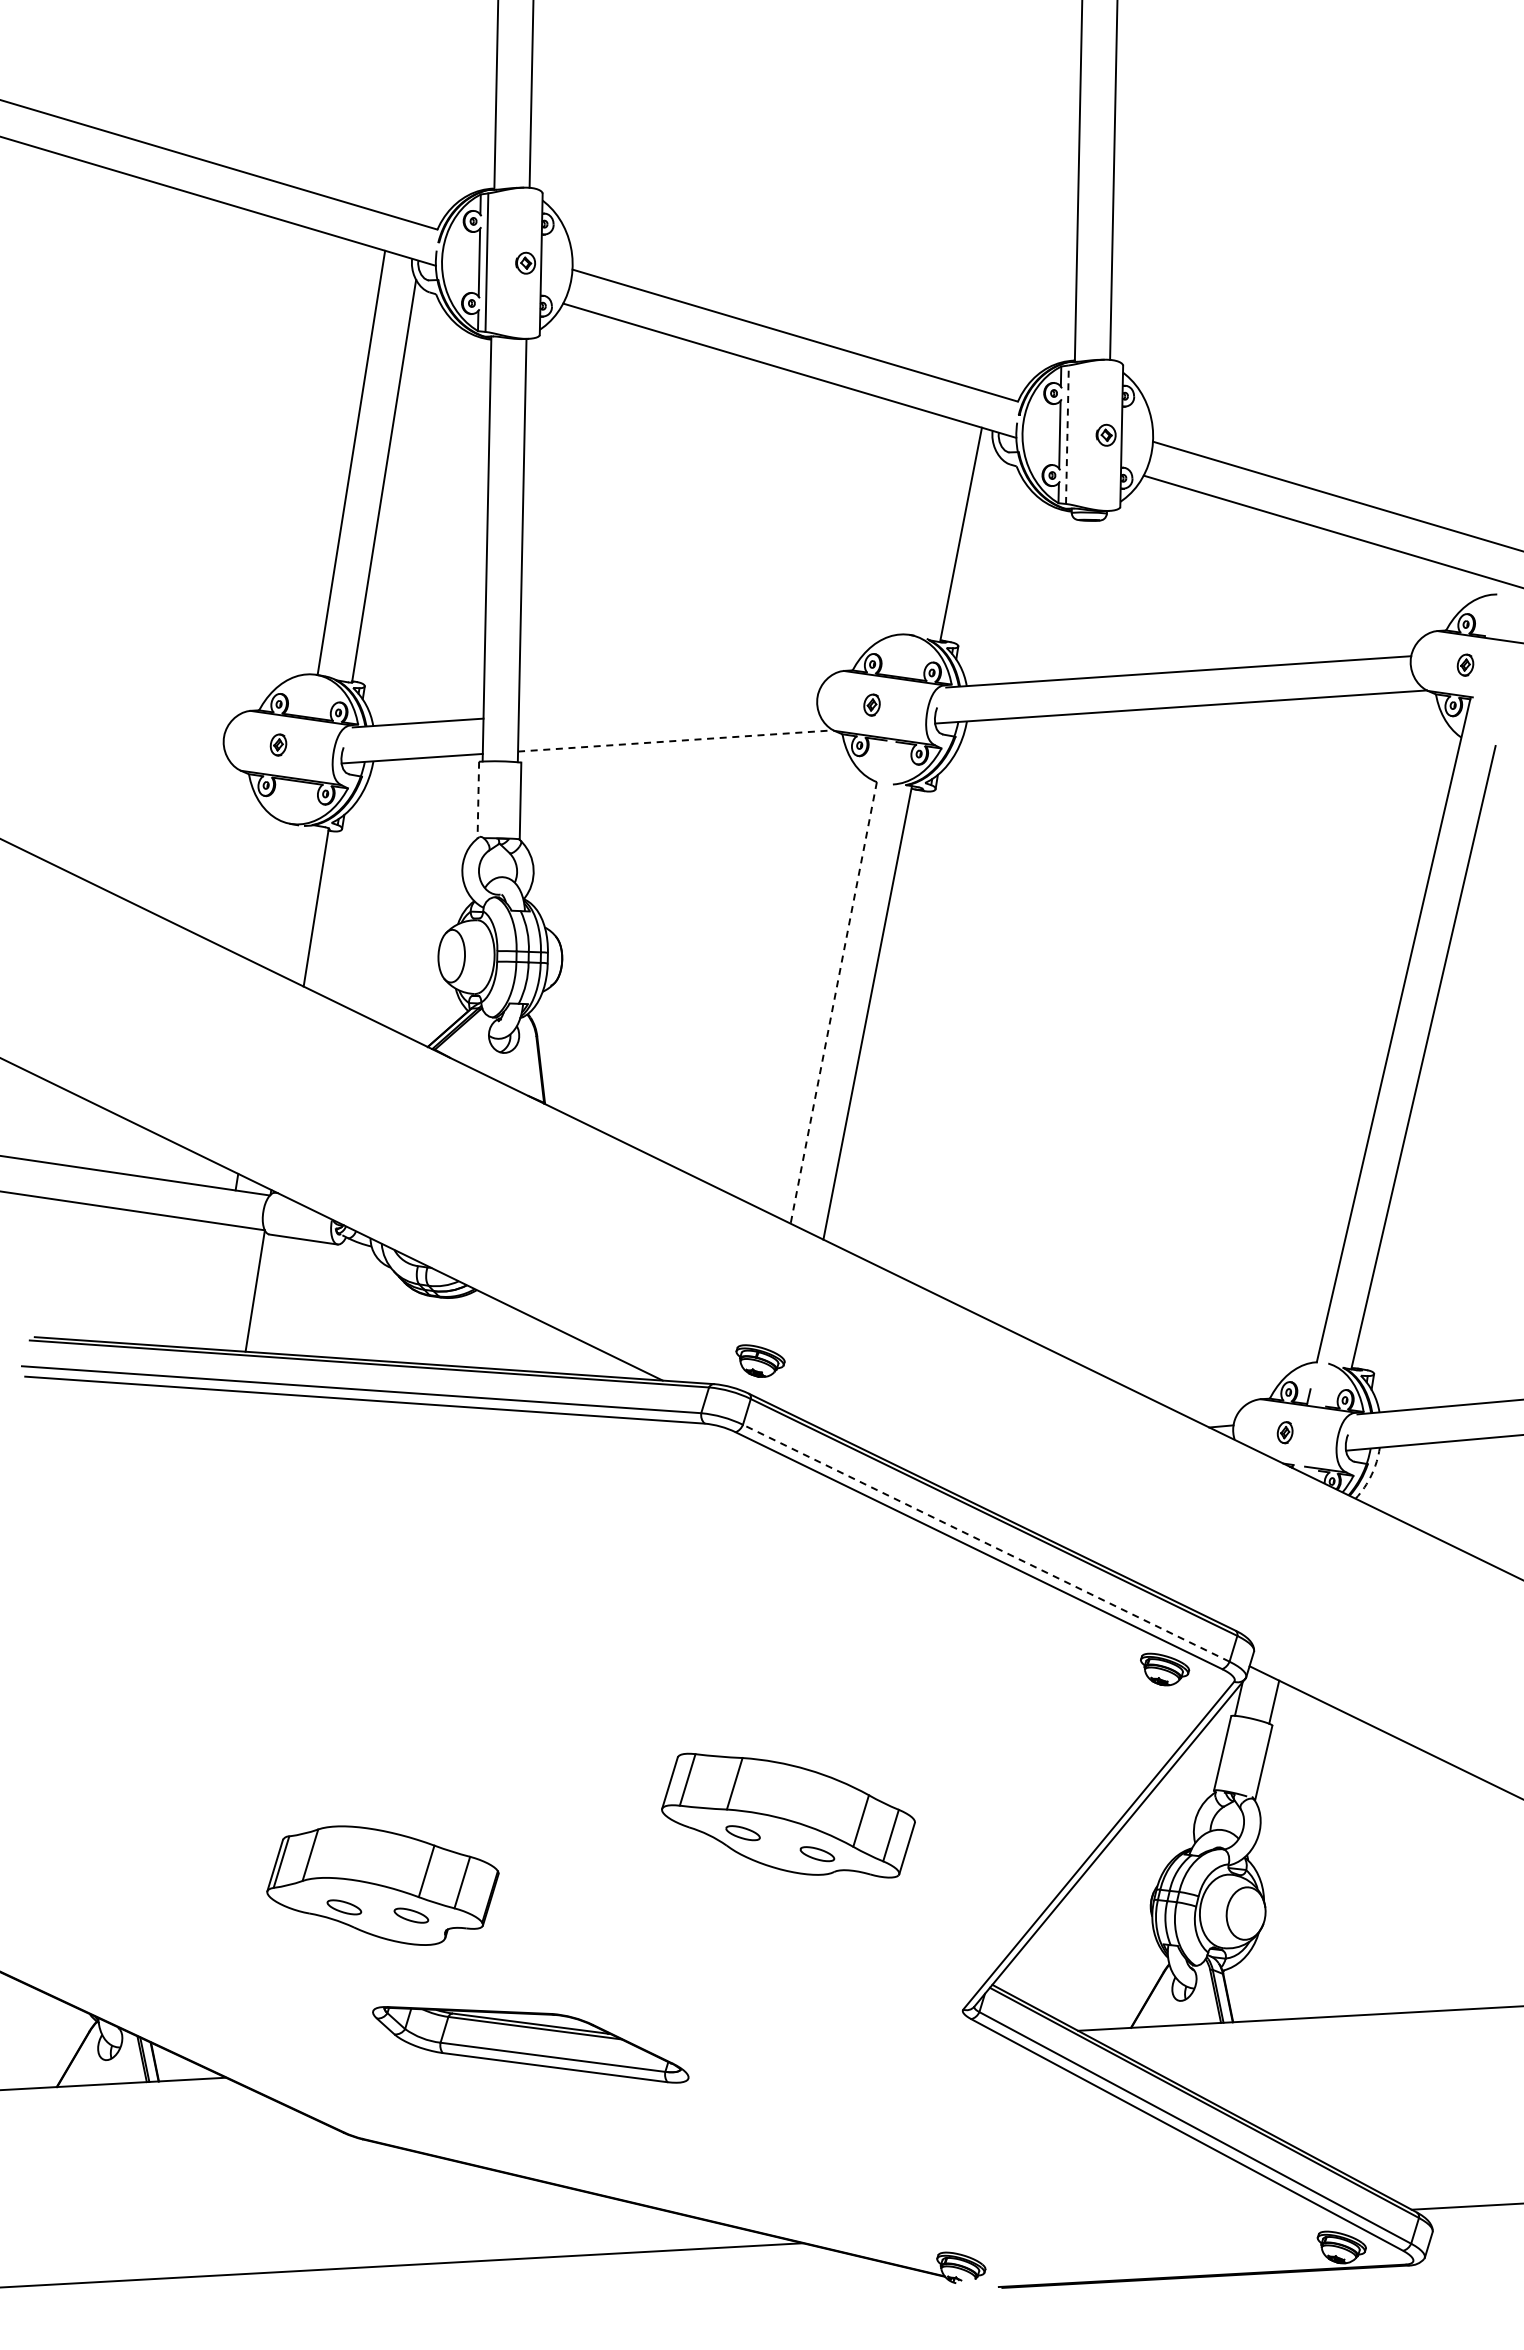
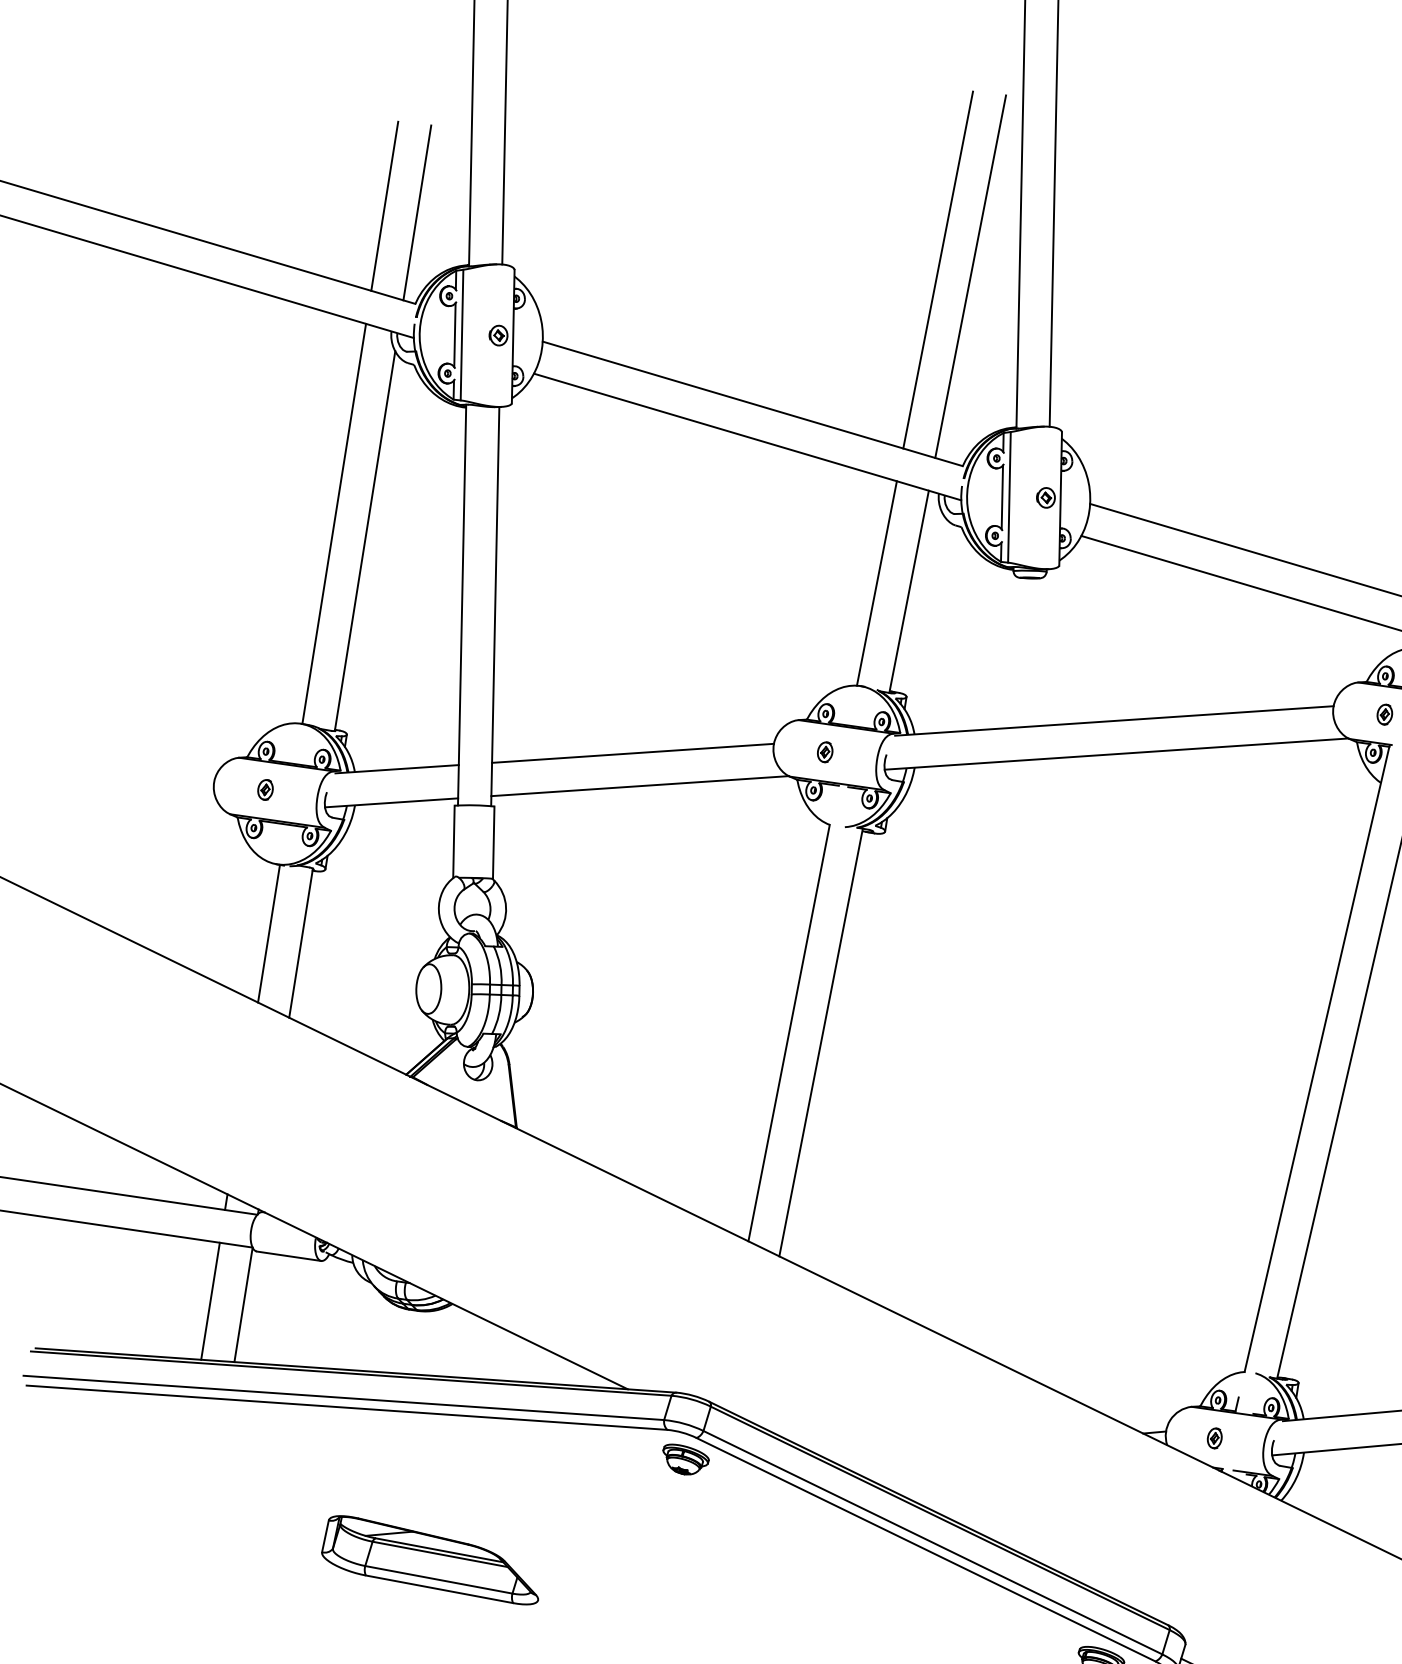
line: (404, 125) -> (384, 205), added
line: (439, 132) -> (417, 212), added
line: (991, 193) -> (937, 269), added
line: (1025, 200) -> (969, 276), added
line: (1067, 434) -> (1009, 497), dashed -> solid
line: (926, 525) -> (876, 582), added
line: (667, 706) -> (632, 753), added
line: (676, 740) -> (640, 785), dashed -> solid
line: (478, 800) -> (454, 842), dashed -> solid
line: (281, 897) -> (268, 933), added
line: (833, 1002) -> (788, 1032), dashed -> solid
line: (220, 1287) -> (210, 1301), added
part: (760, 1360) -> (686, 1458), moved
arc: (1371, 1475) -> (1296, 1478), dashed -> solid
line: (986, 1543) -> (933, 1542), dashed -> solid
part: (452, 1561) -> (429, 1559), added

